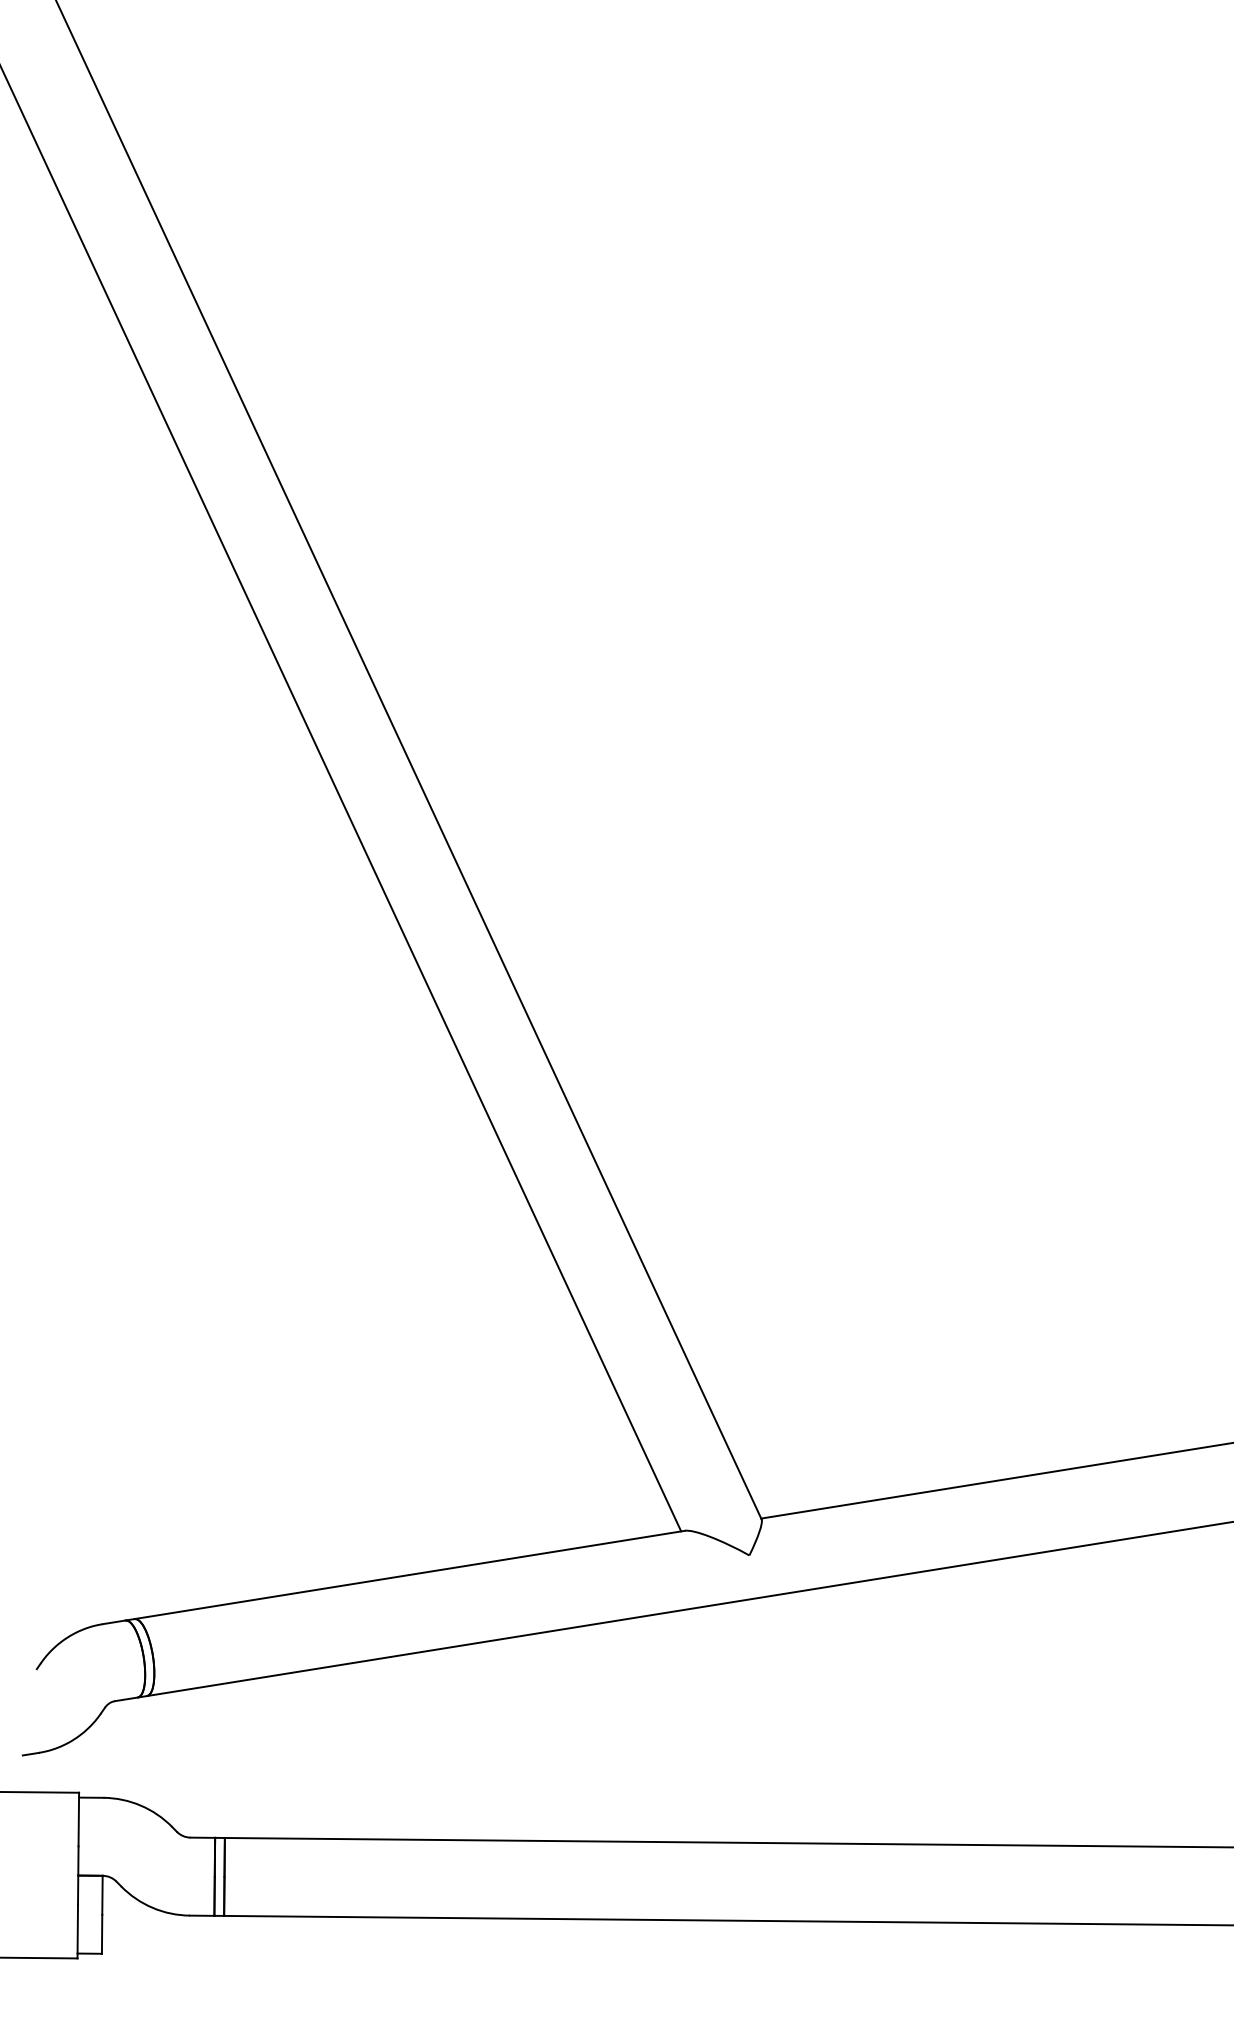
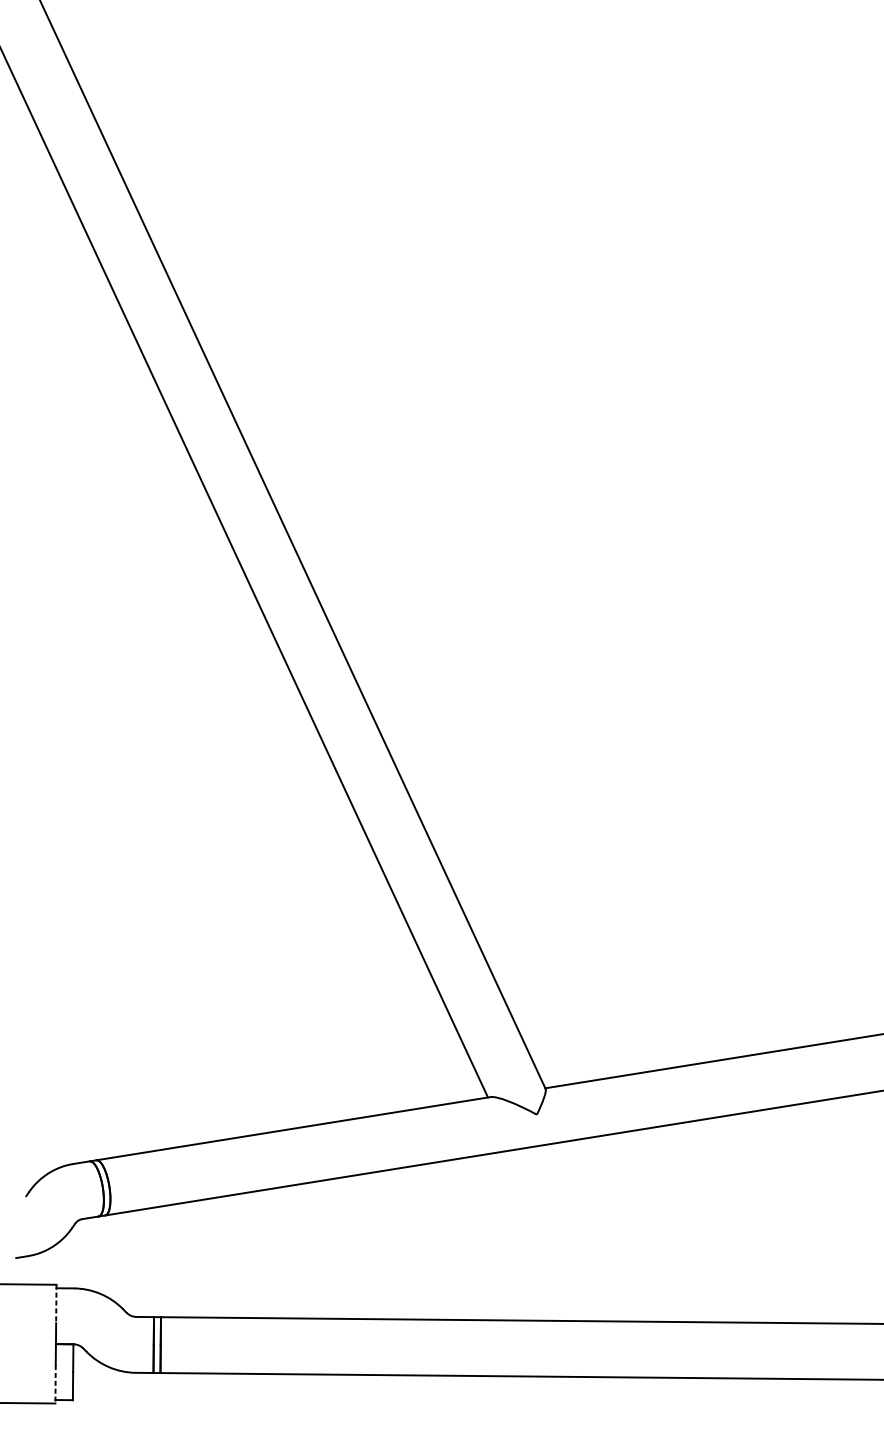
line: (78, 1819) -> (56, 1303), solid -> dashed
line: (77, 1931) -> (55, 1384), solid -> dashed

